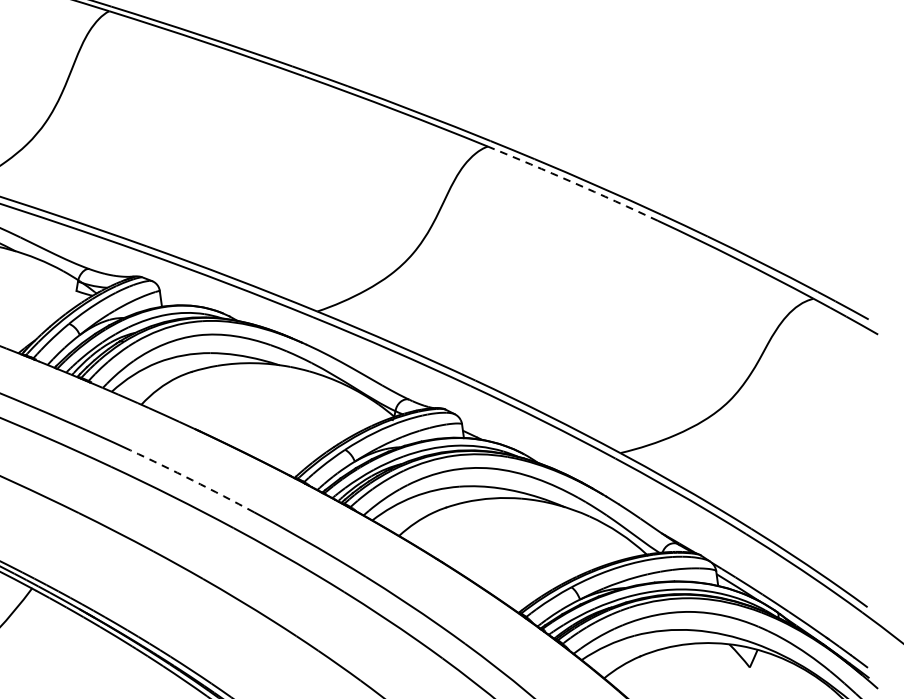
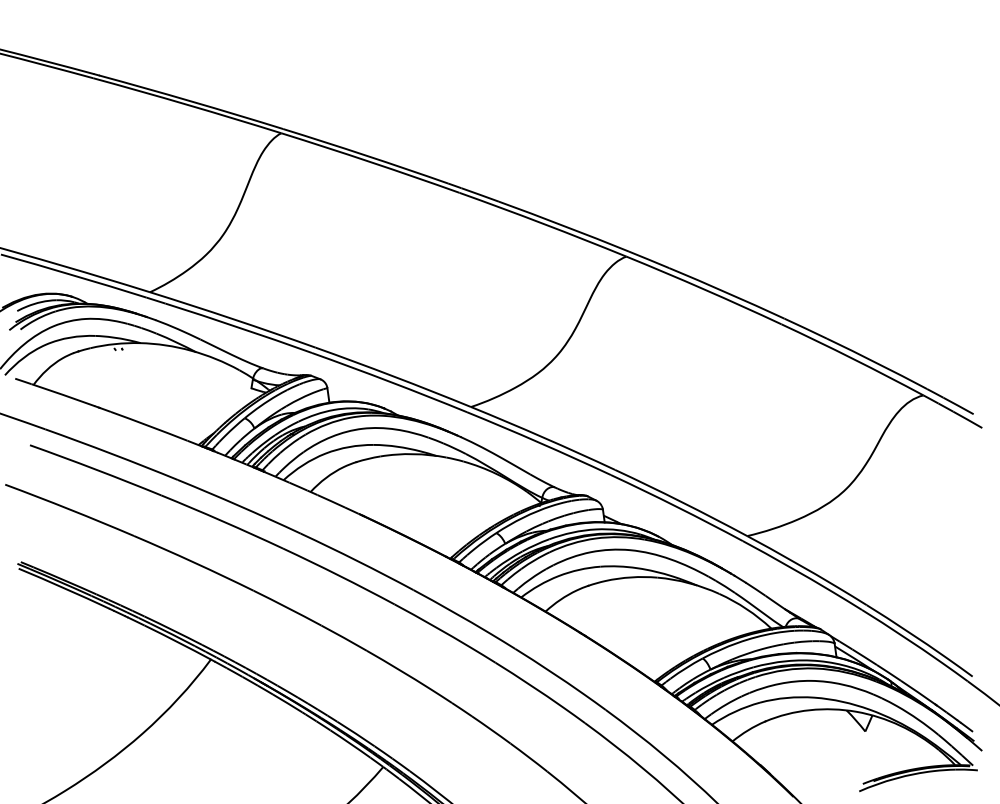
arc: (573, 182) -> (704, 289), dashed -> solid
arc: (192, 480) -> (357, 561), dashed -> solid

